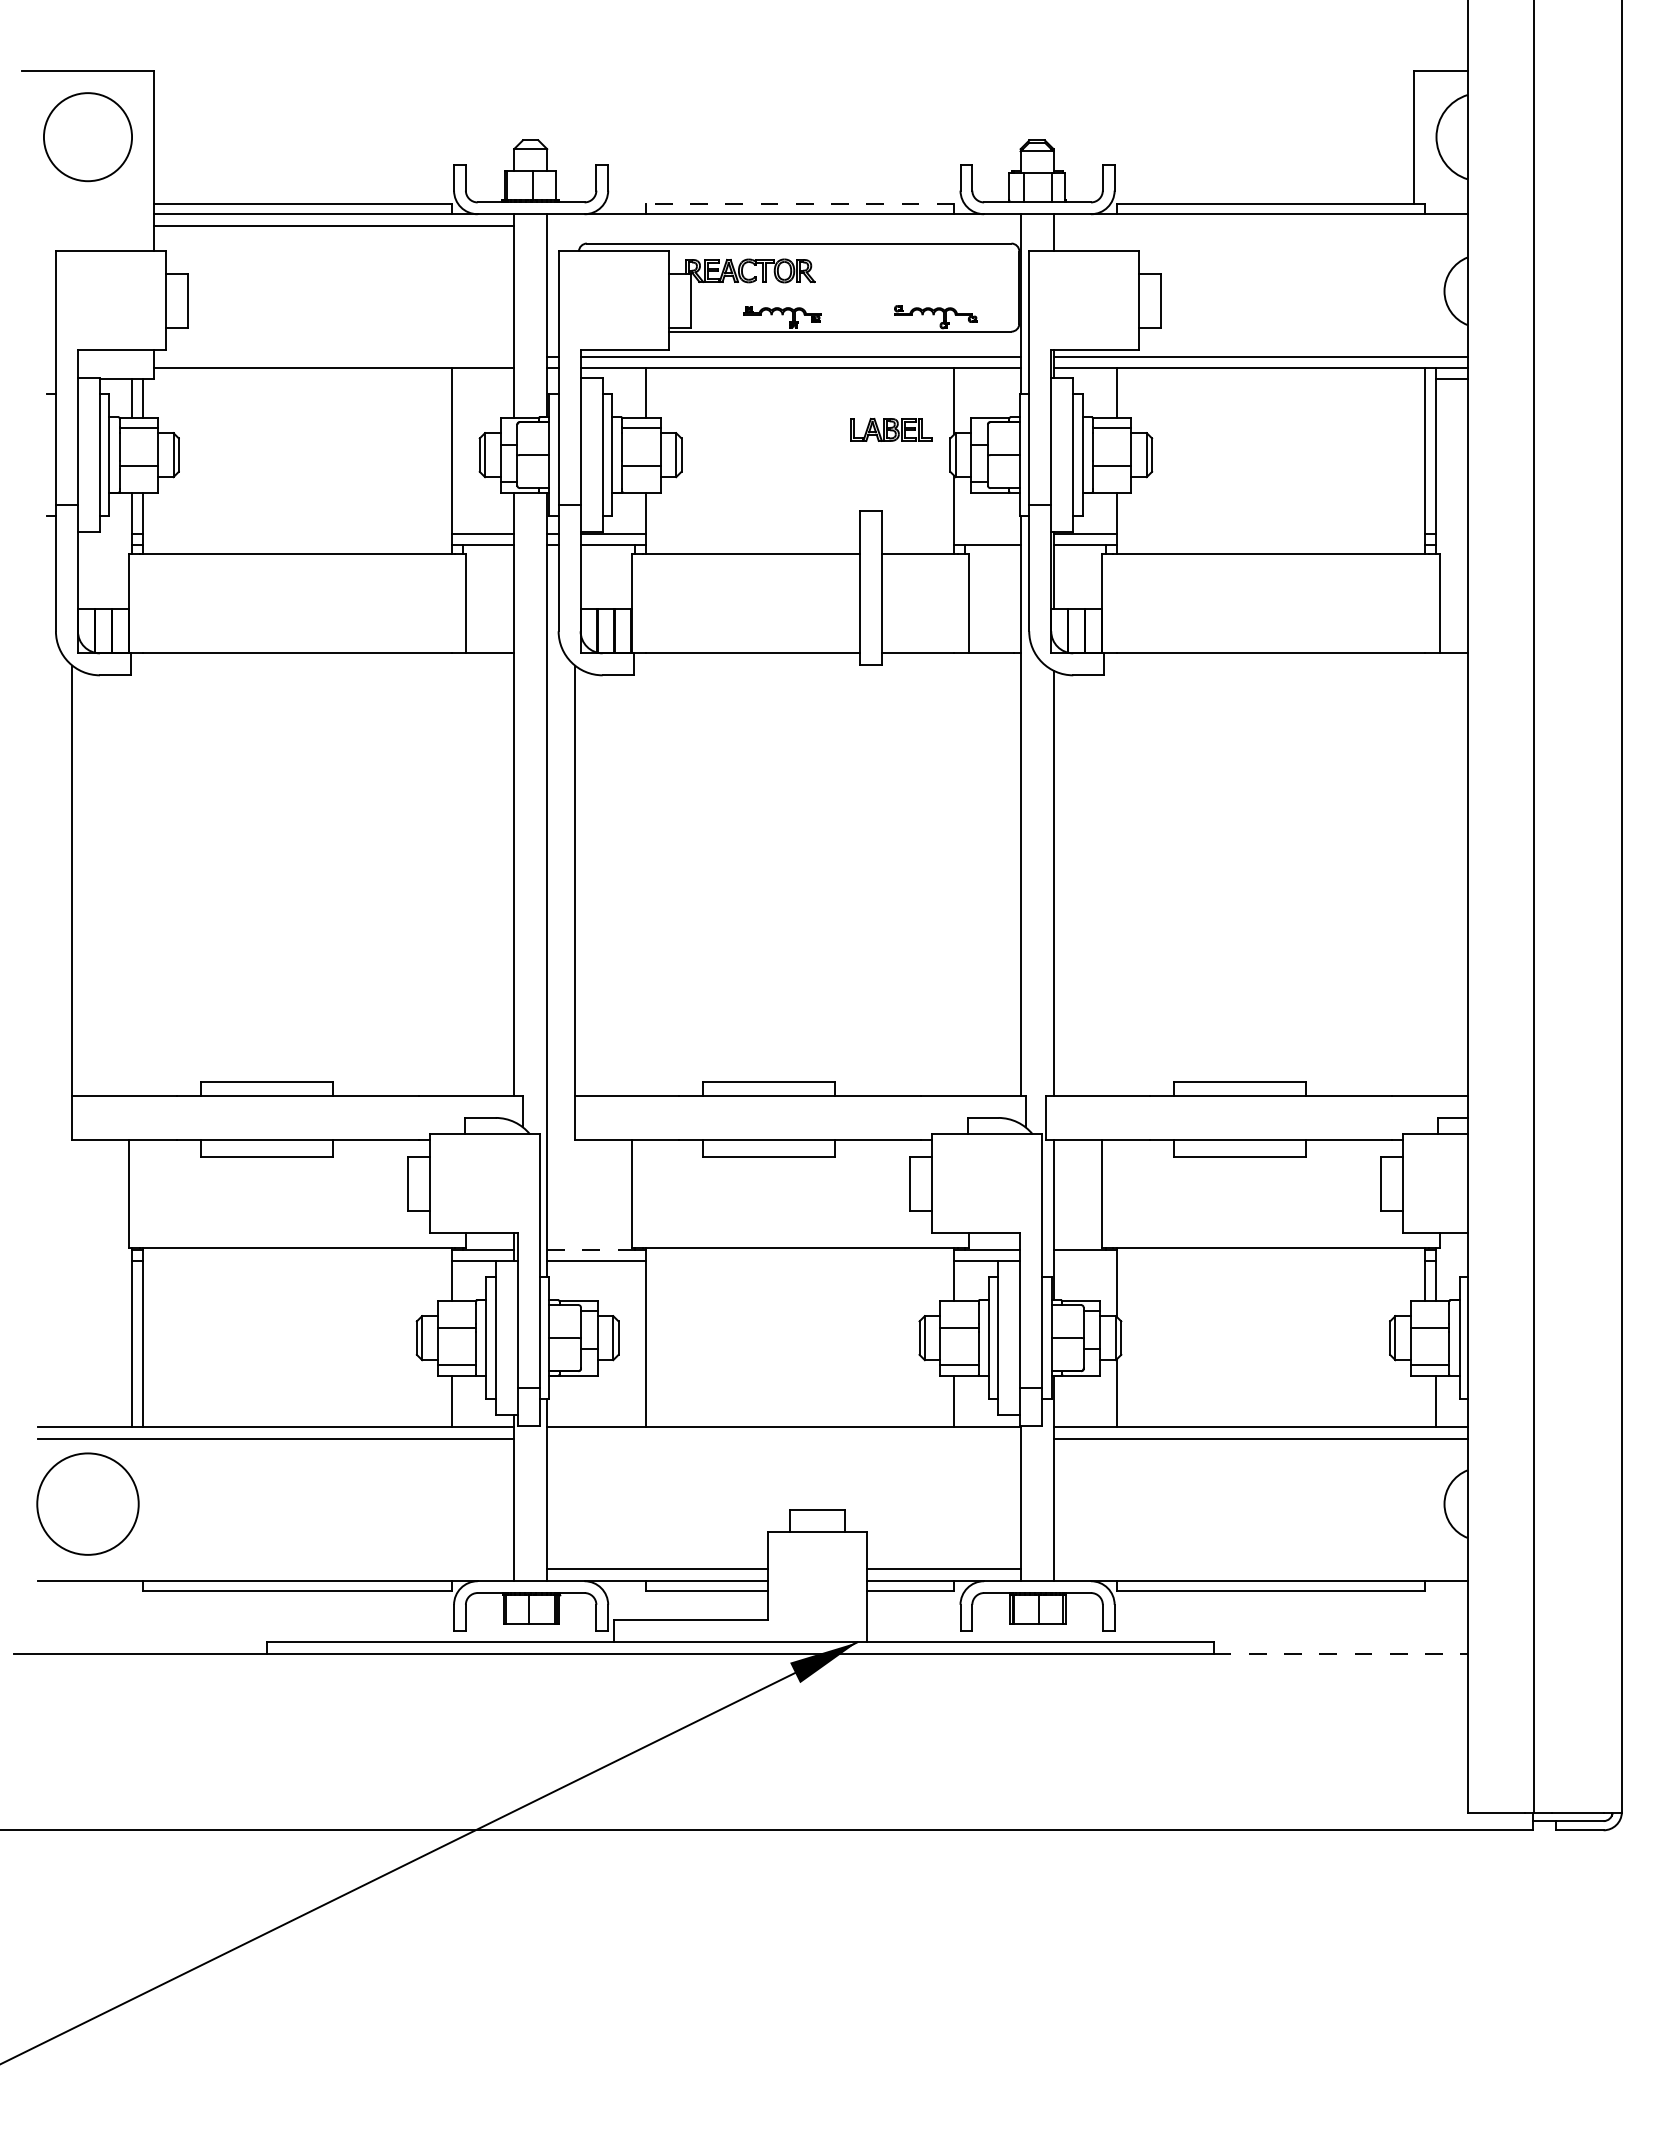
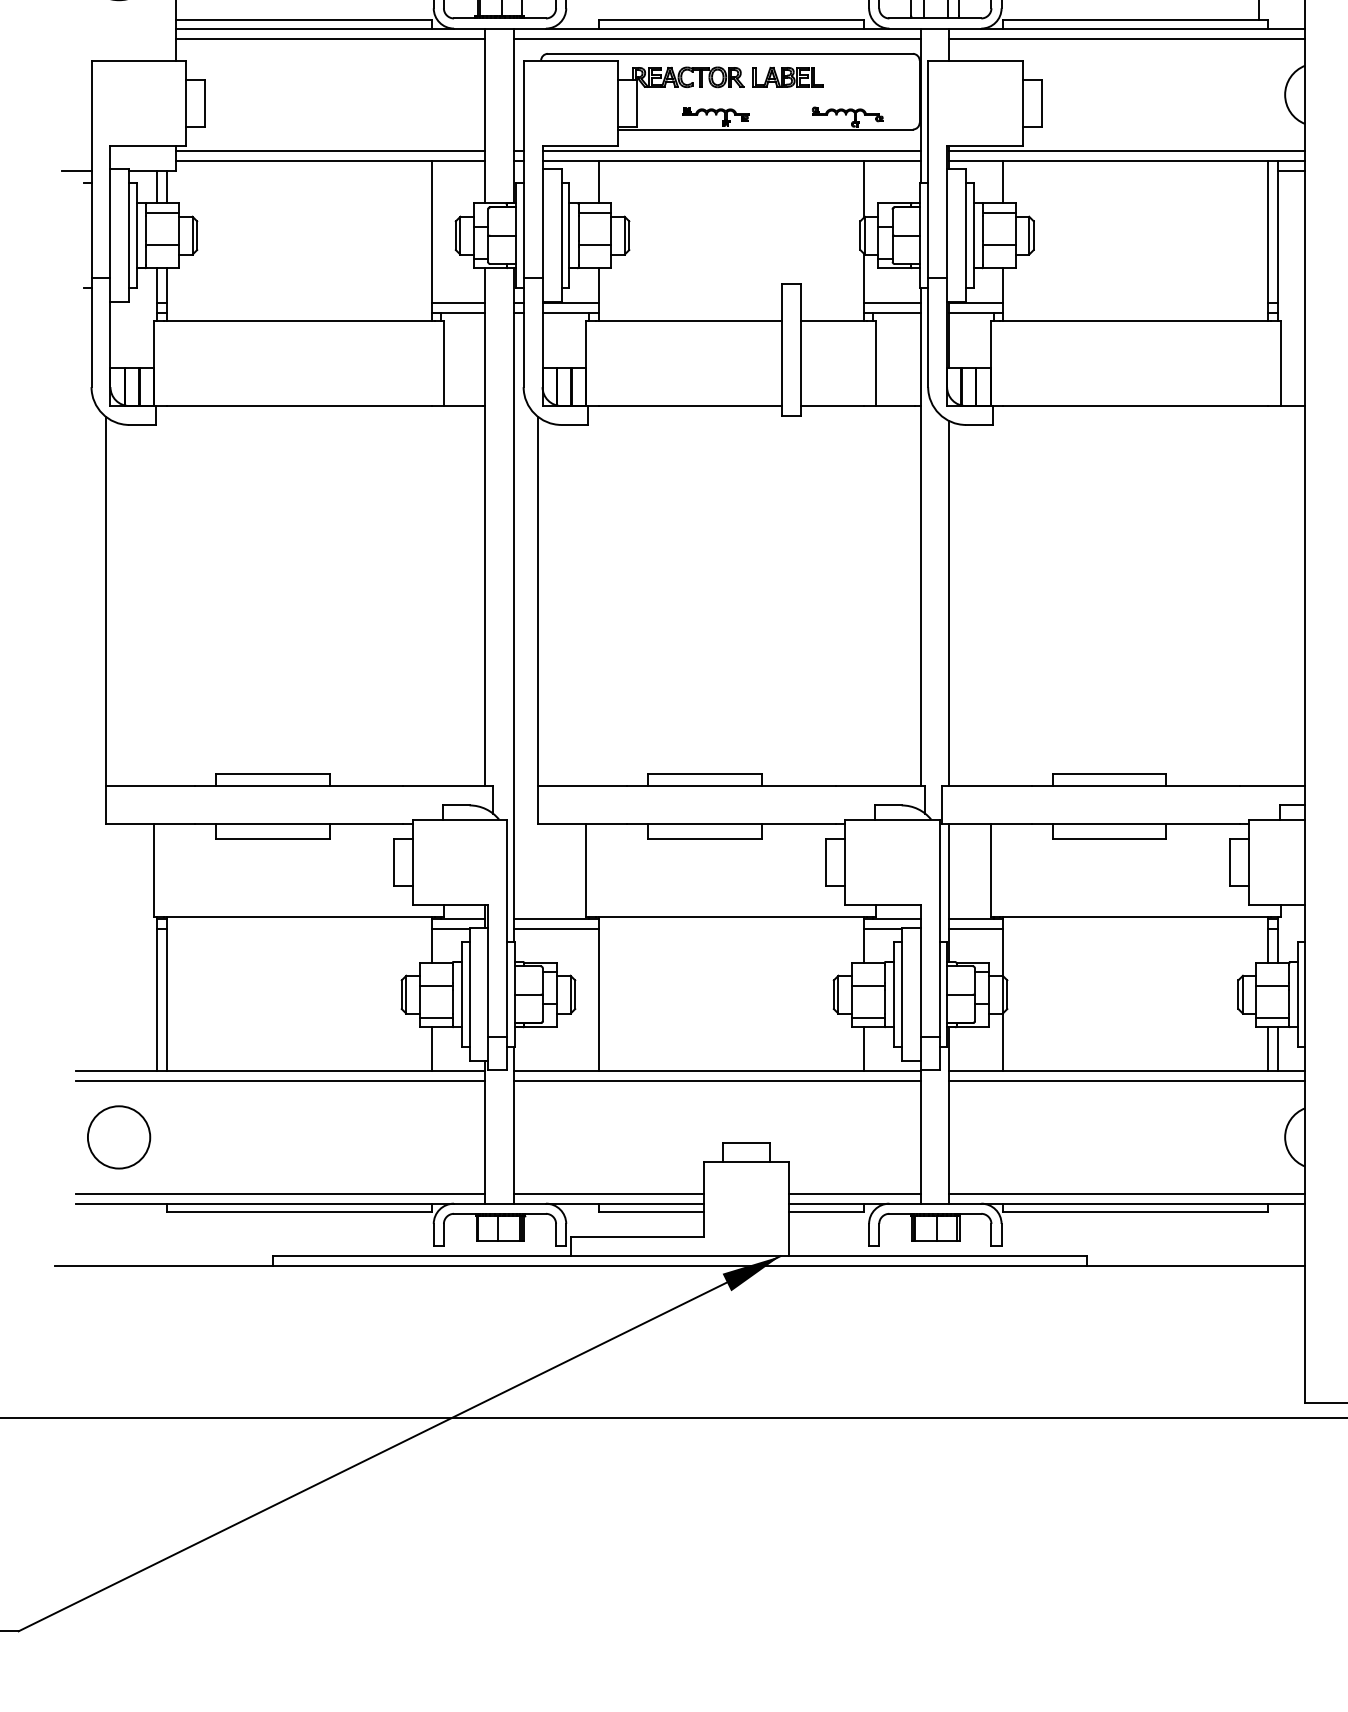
line: (799, 204) -> (730, 20), dashed -> solid
line: (783, 226) -> (716, 39), added
line: (1260, 226) -> (1126, 39), added
line: (334, 356) -> (330, 150), added
line: (38, 379) -> (76, 170), added
part: (891, 429) -> (788, 76), moved
line: (987, 533) -> (892, 303), added
line: (591, 1250) -> (551, 919), dashed -> solid
line: (1084, 1261) -> (975, 928), added
line: (1425, 1401) -> (1268, 1049), added
line: (783, 1438) -> (716, 1080), added
circle: (87, 1503) -> (118, 1136), size x0.71
line: (276, 1569) -> (281, 1193), added
line: (1260, 1569) -> (1126, 1193), added
line: (1341, 1654) -> (1196, 1266), dashed -> solid

